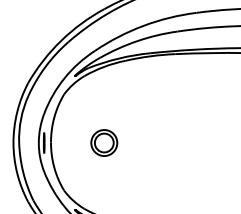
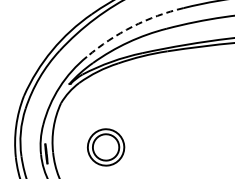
arc: (143, 25) -> (132, 26), solid -> dashed
part: (104, 142) -> (106, 146), size x1.4

